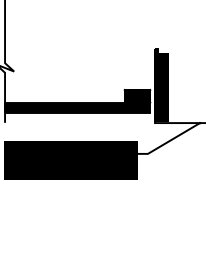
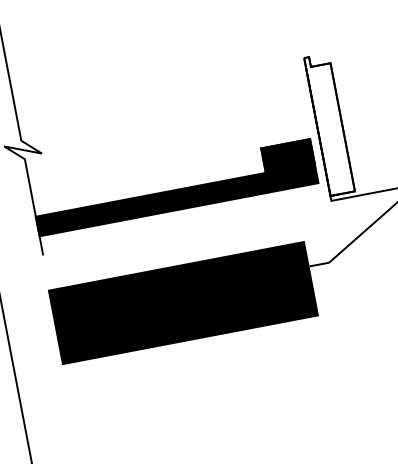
fill: (161, 84) -> (329, 124), removed

